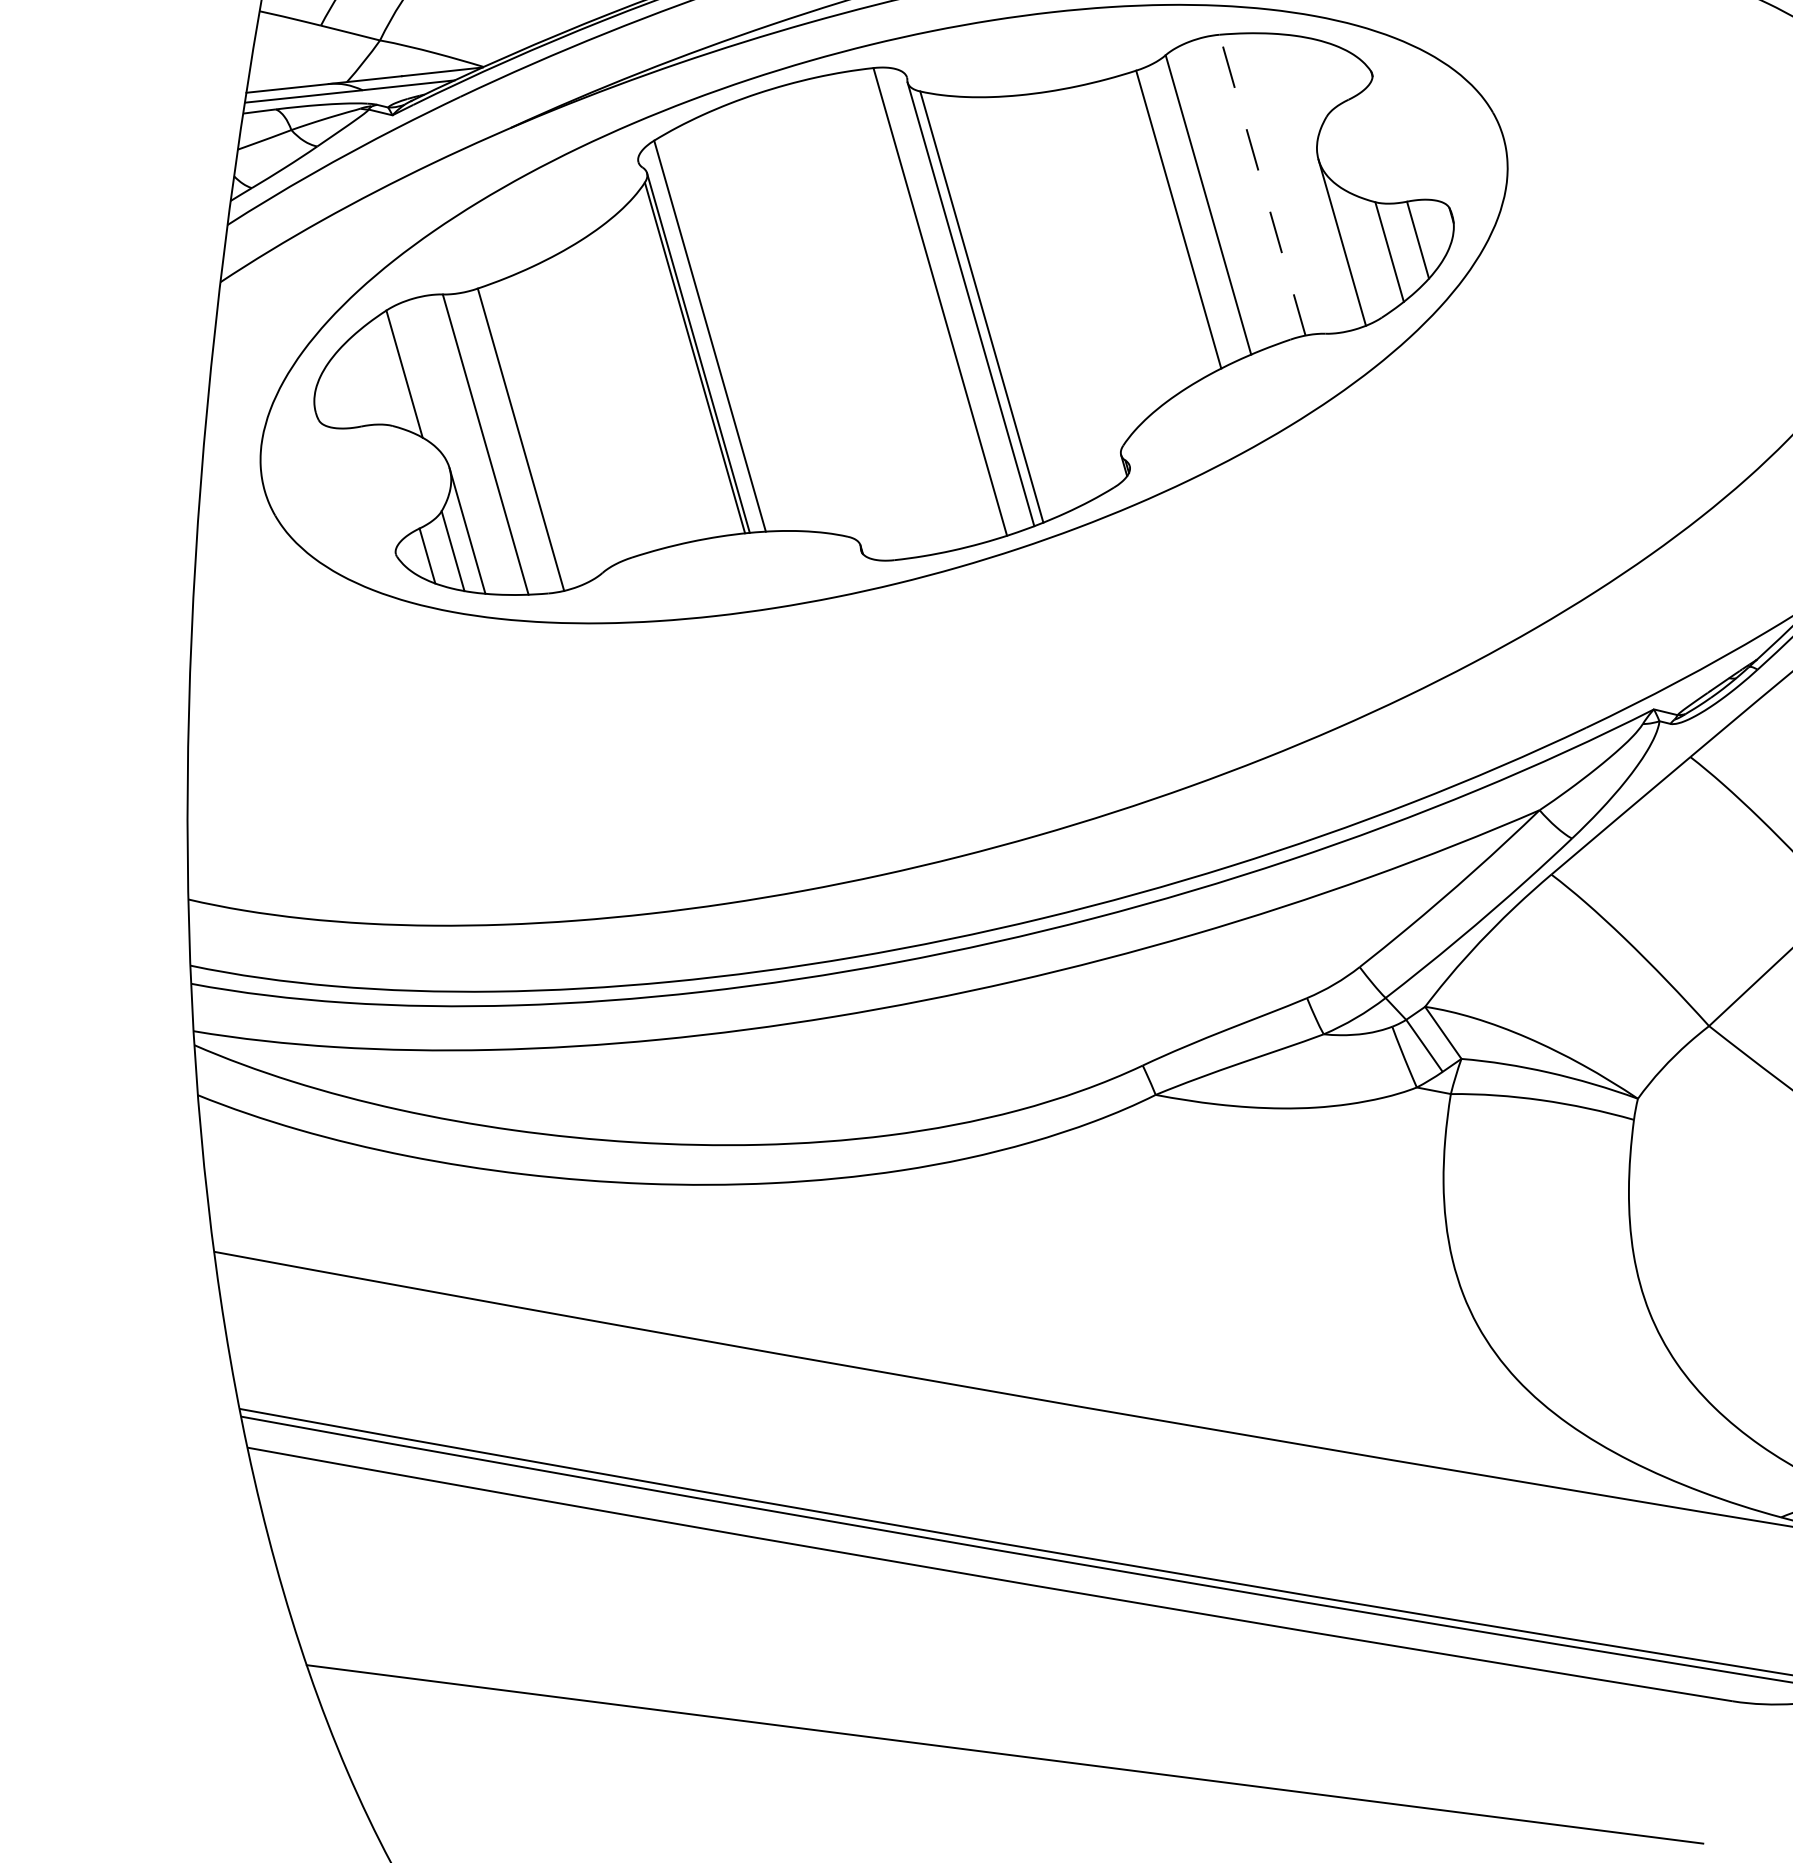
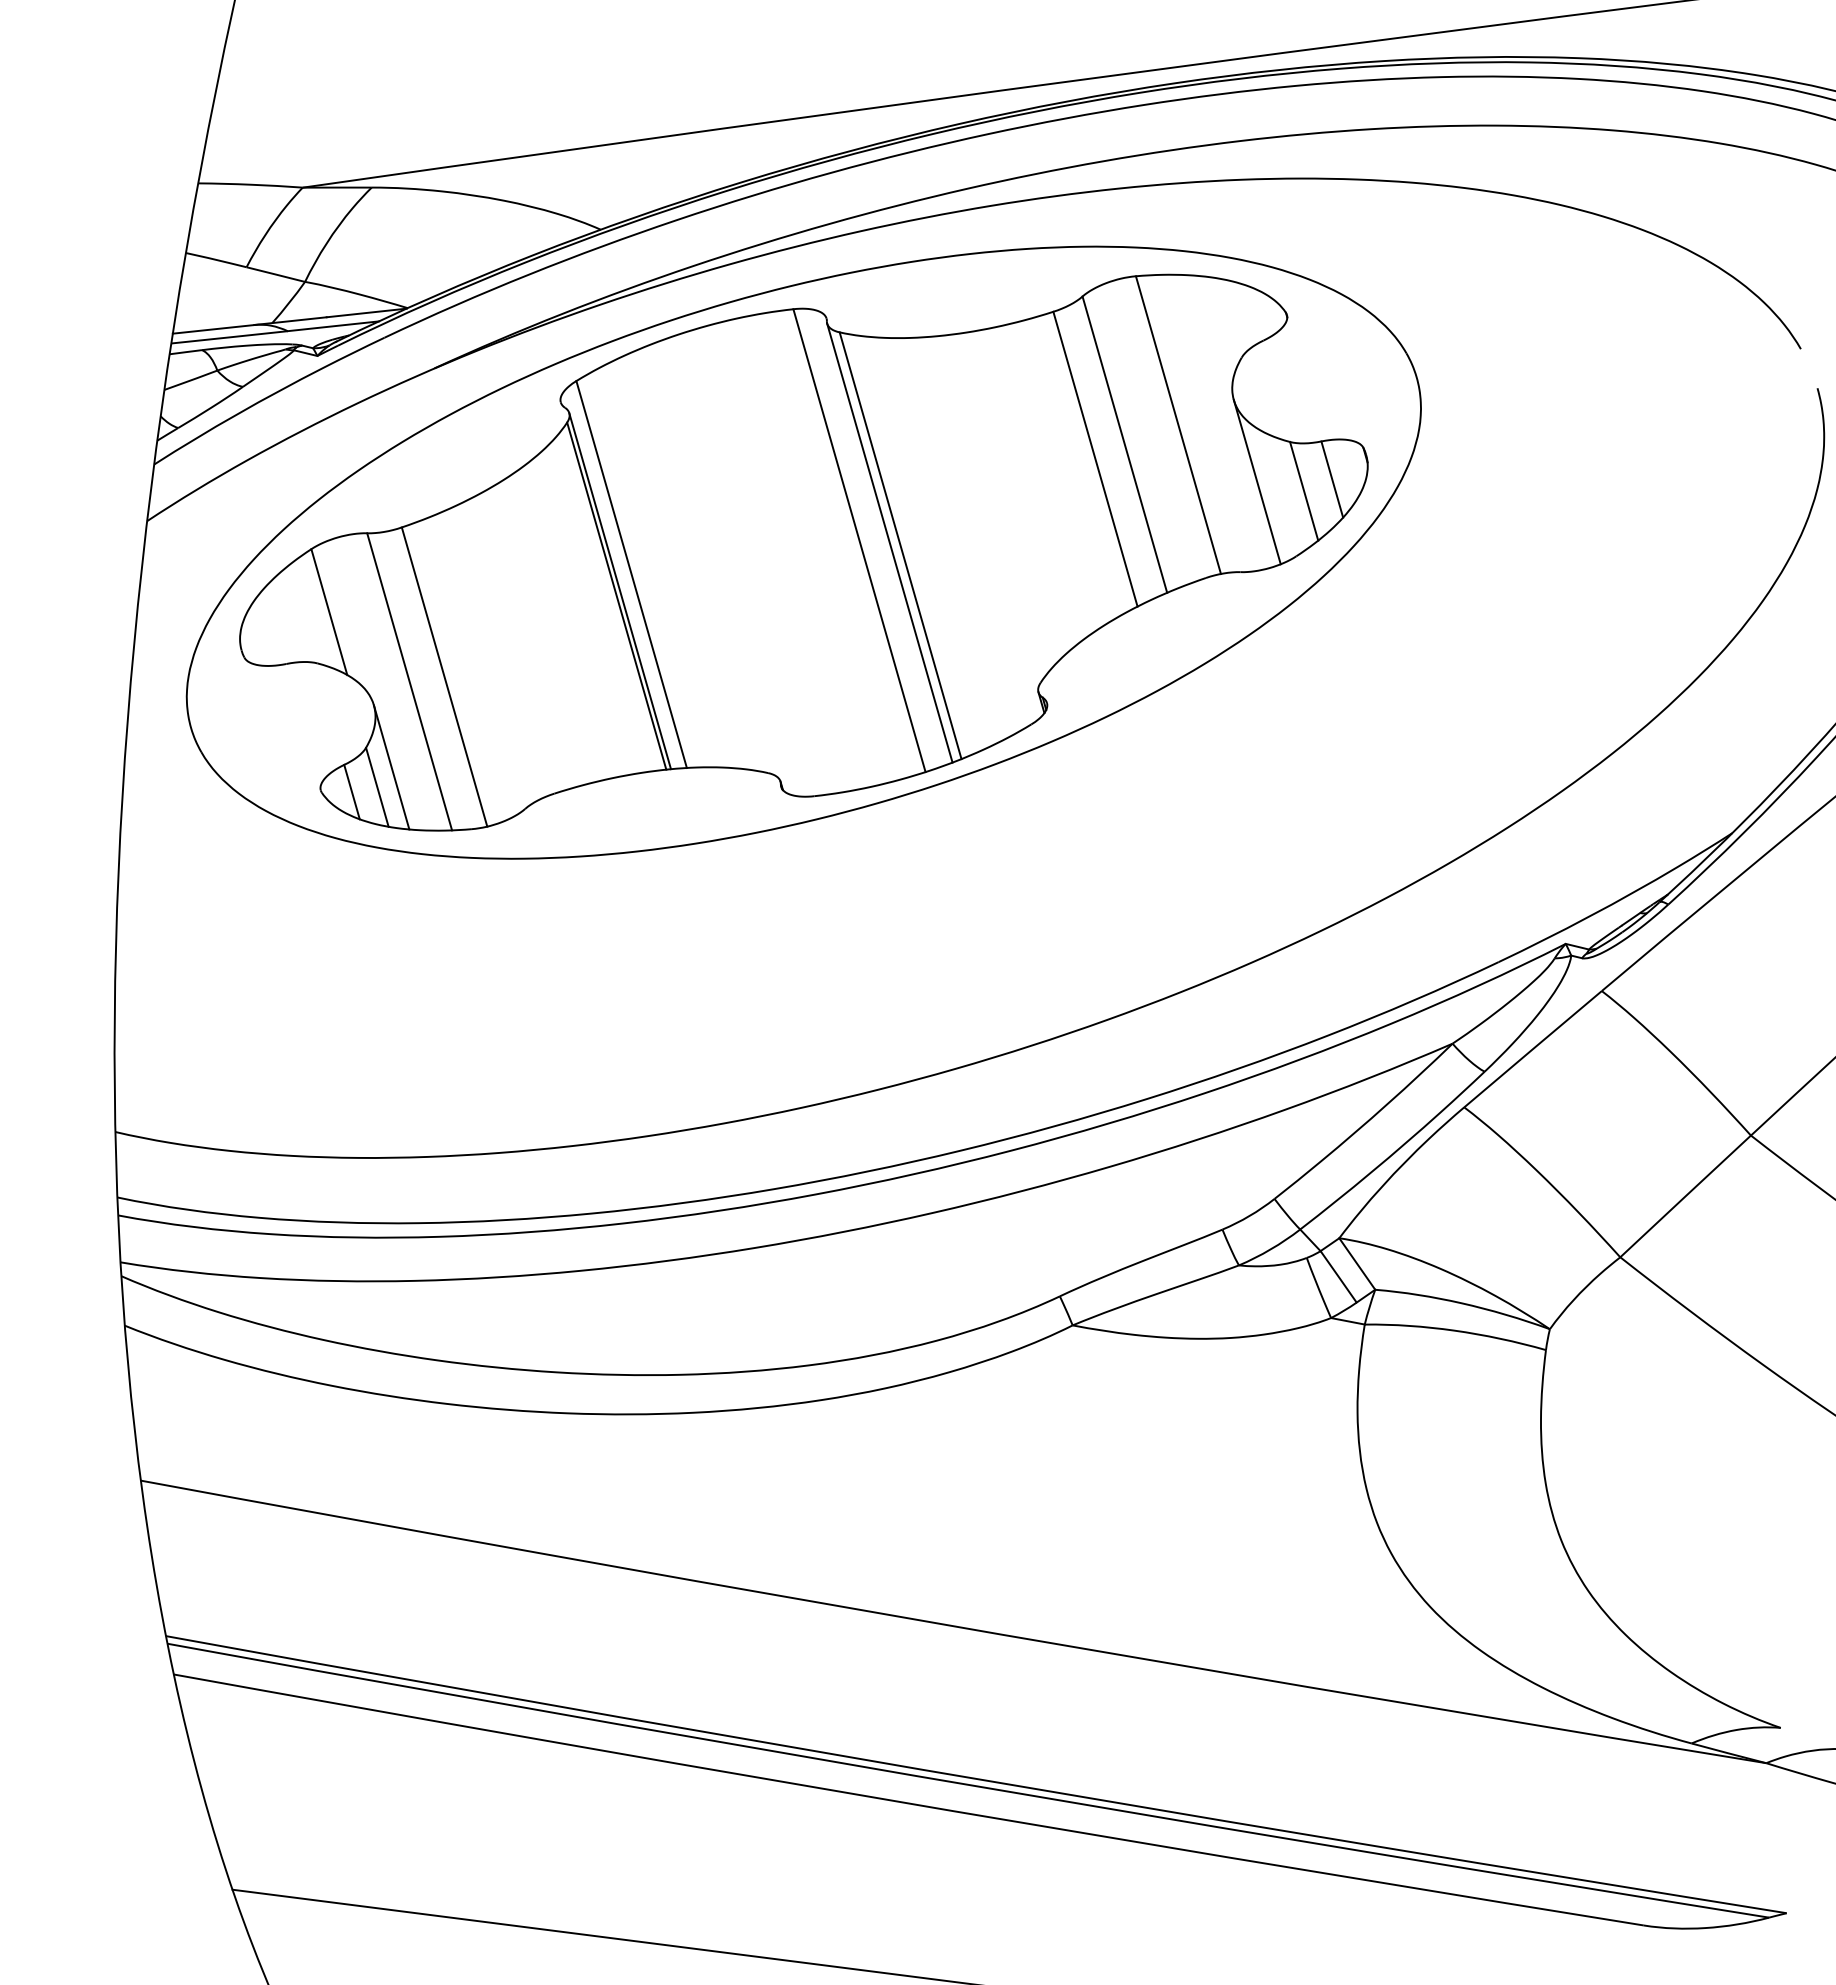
line: (1262, 185) -> (1178, 425), dashed -> solid

